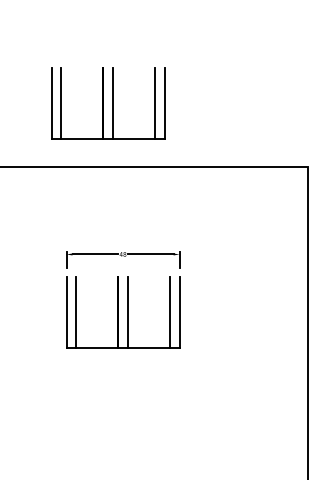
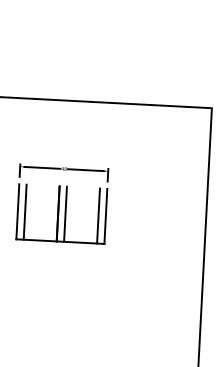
part: (108, 103) -> (59, 50), removed

